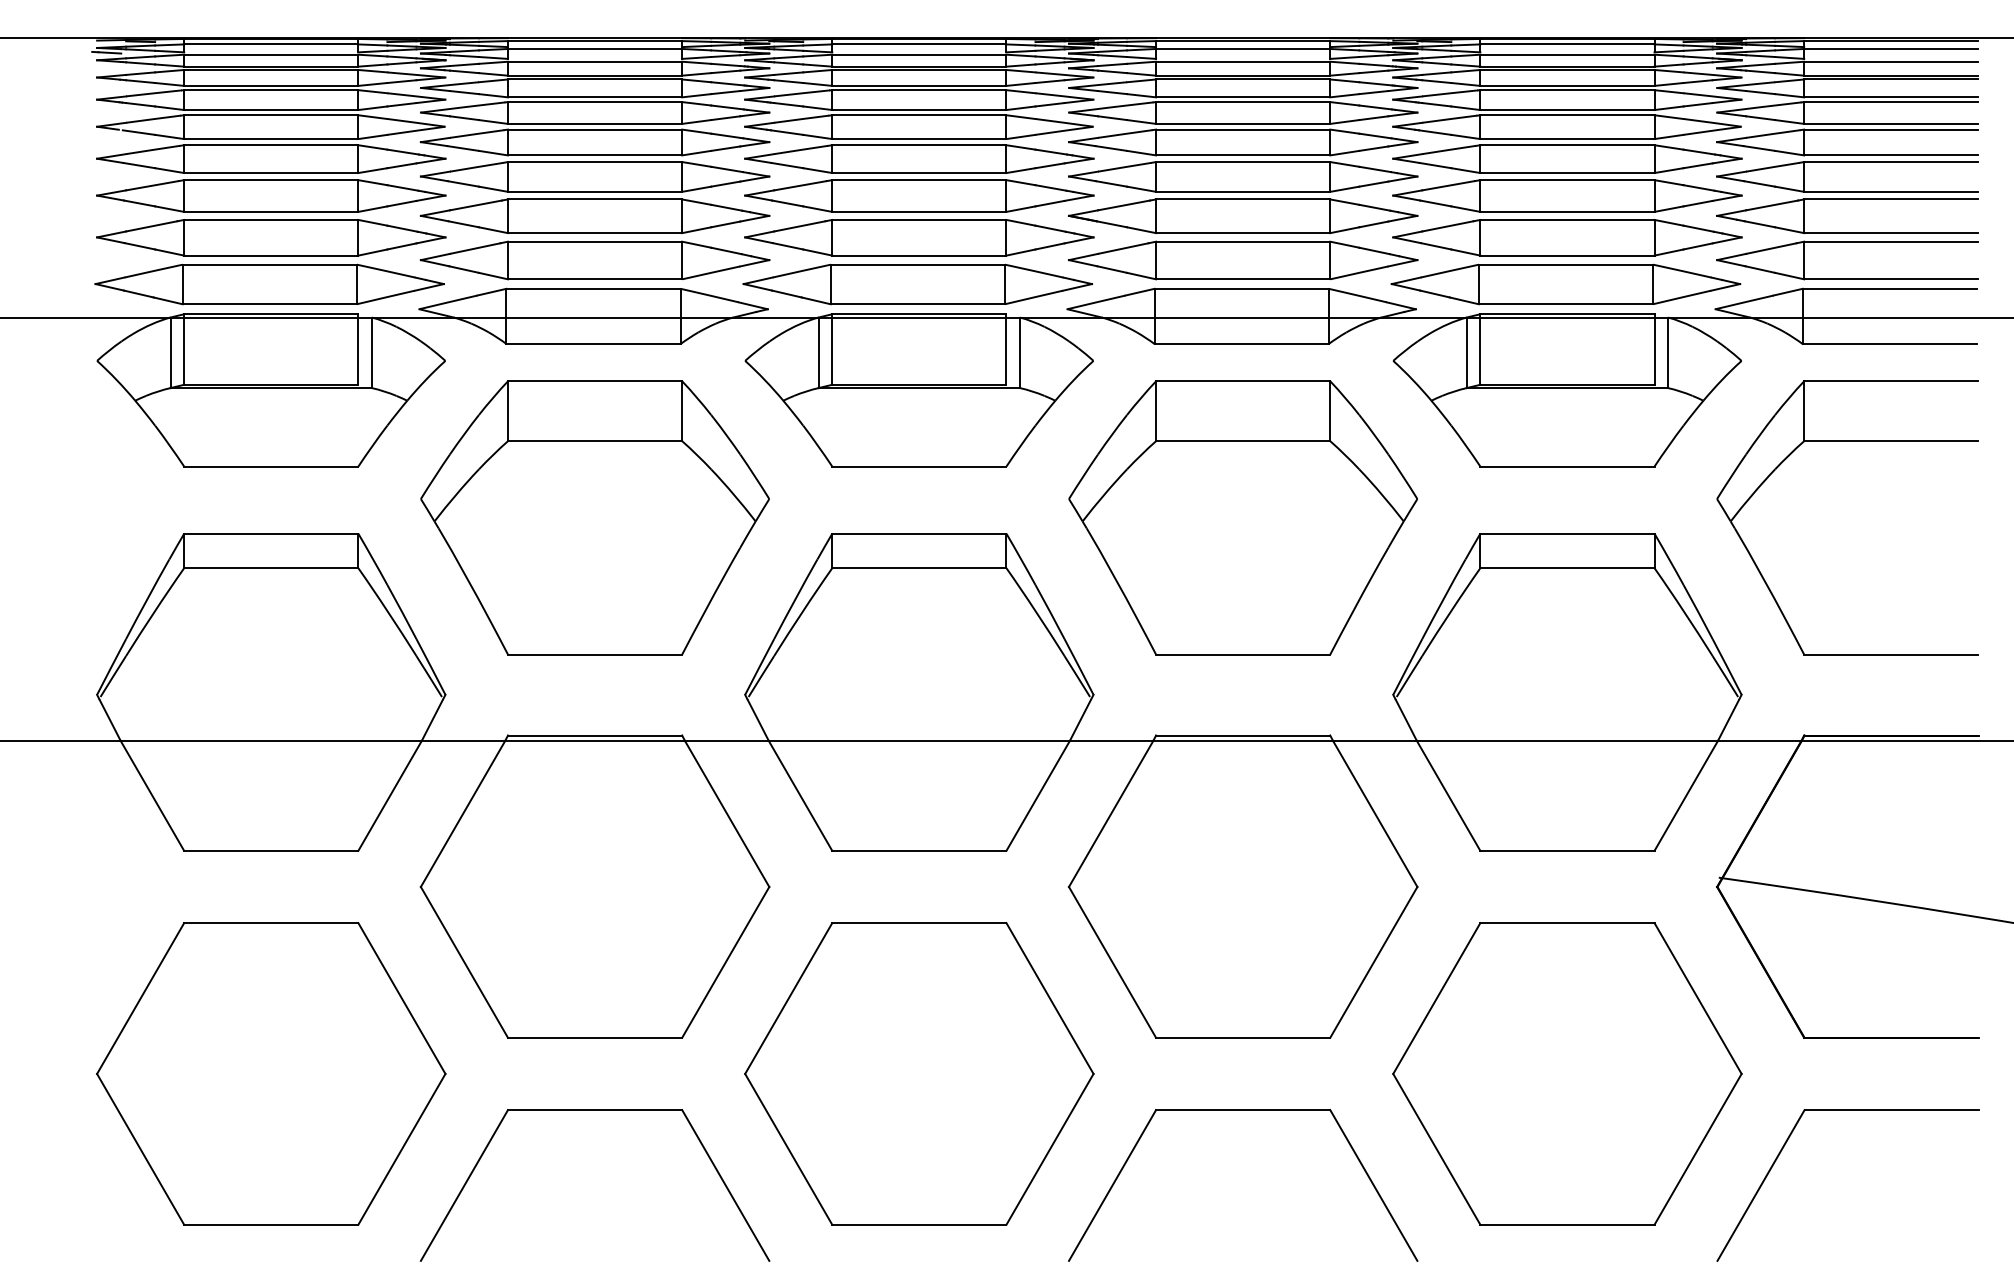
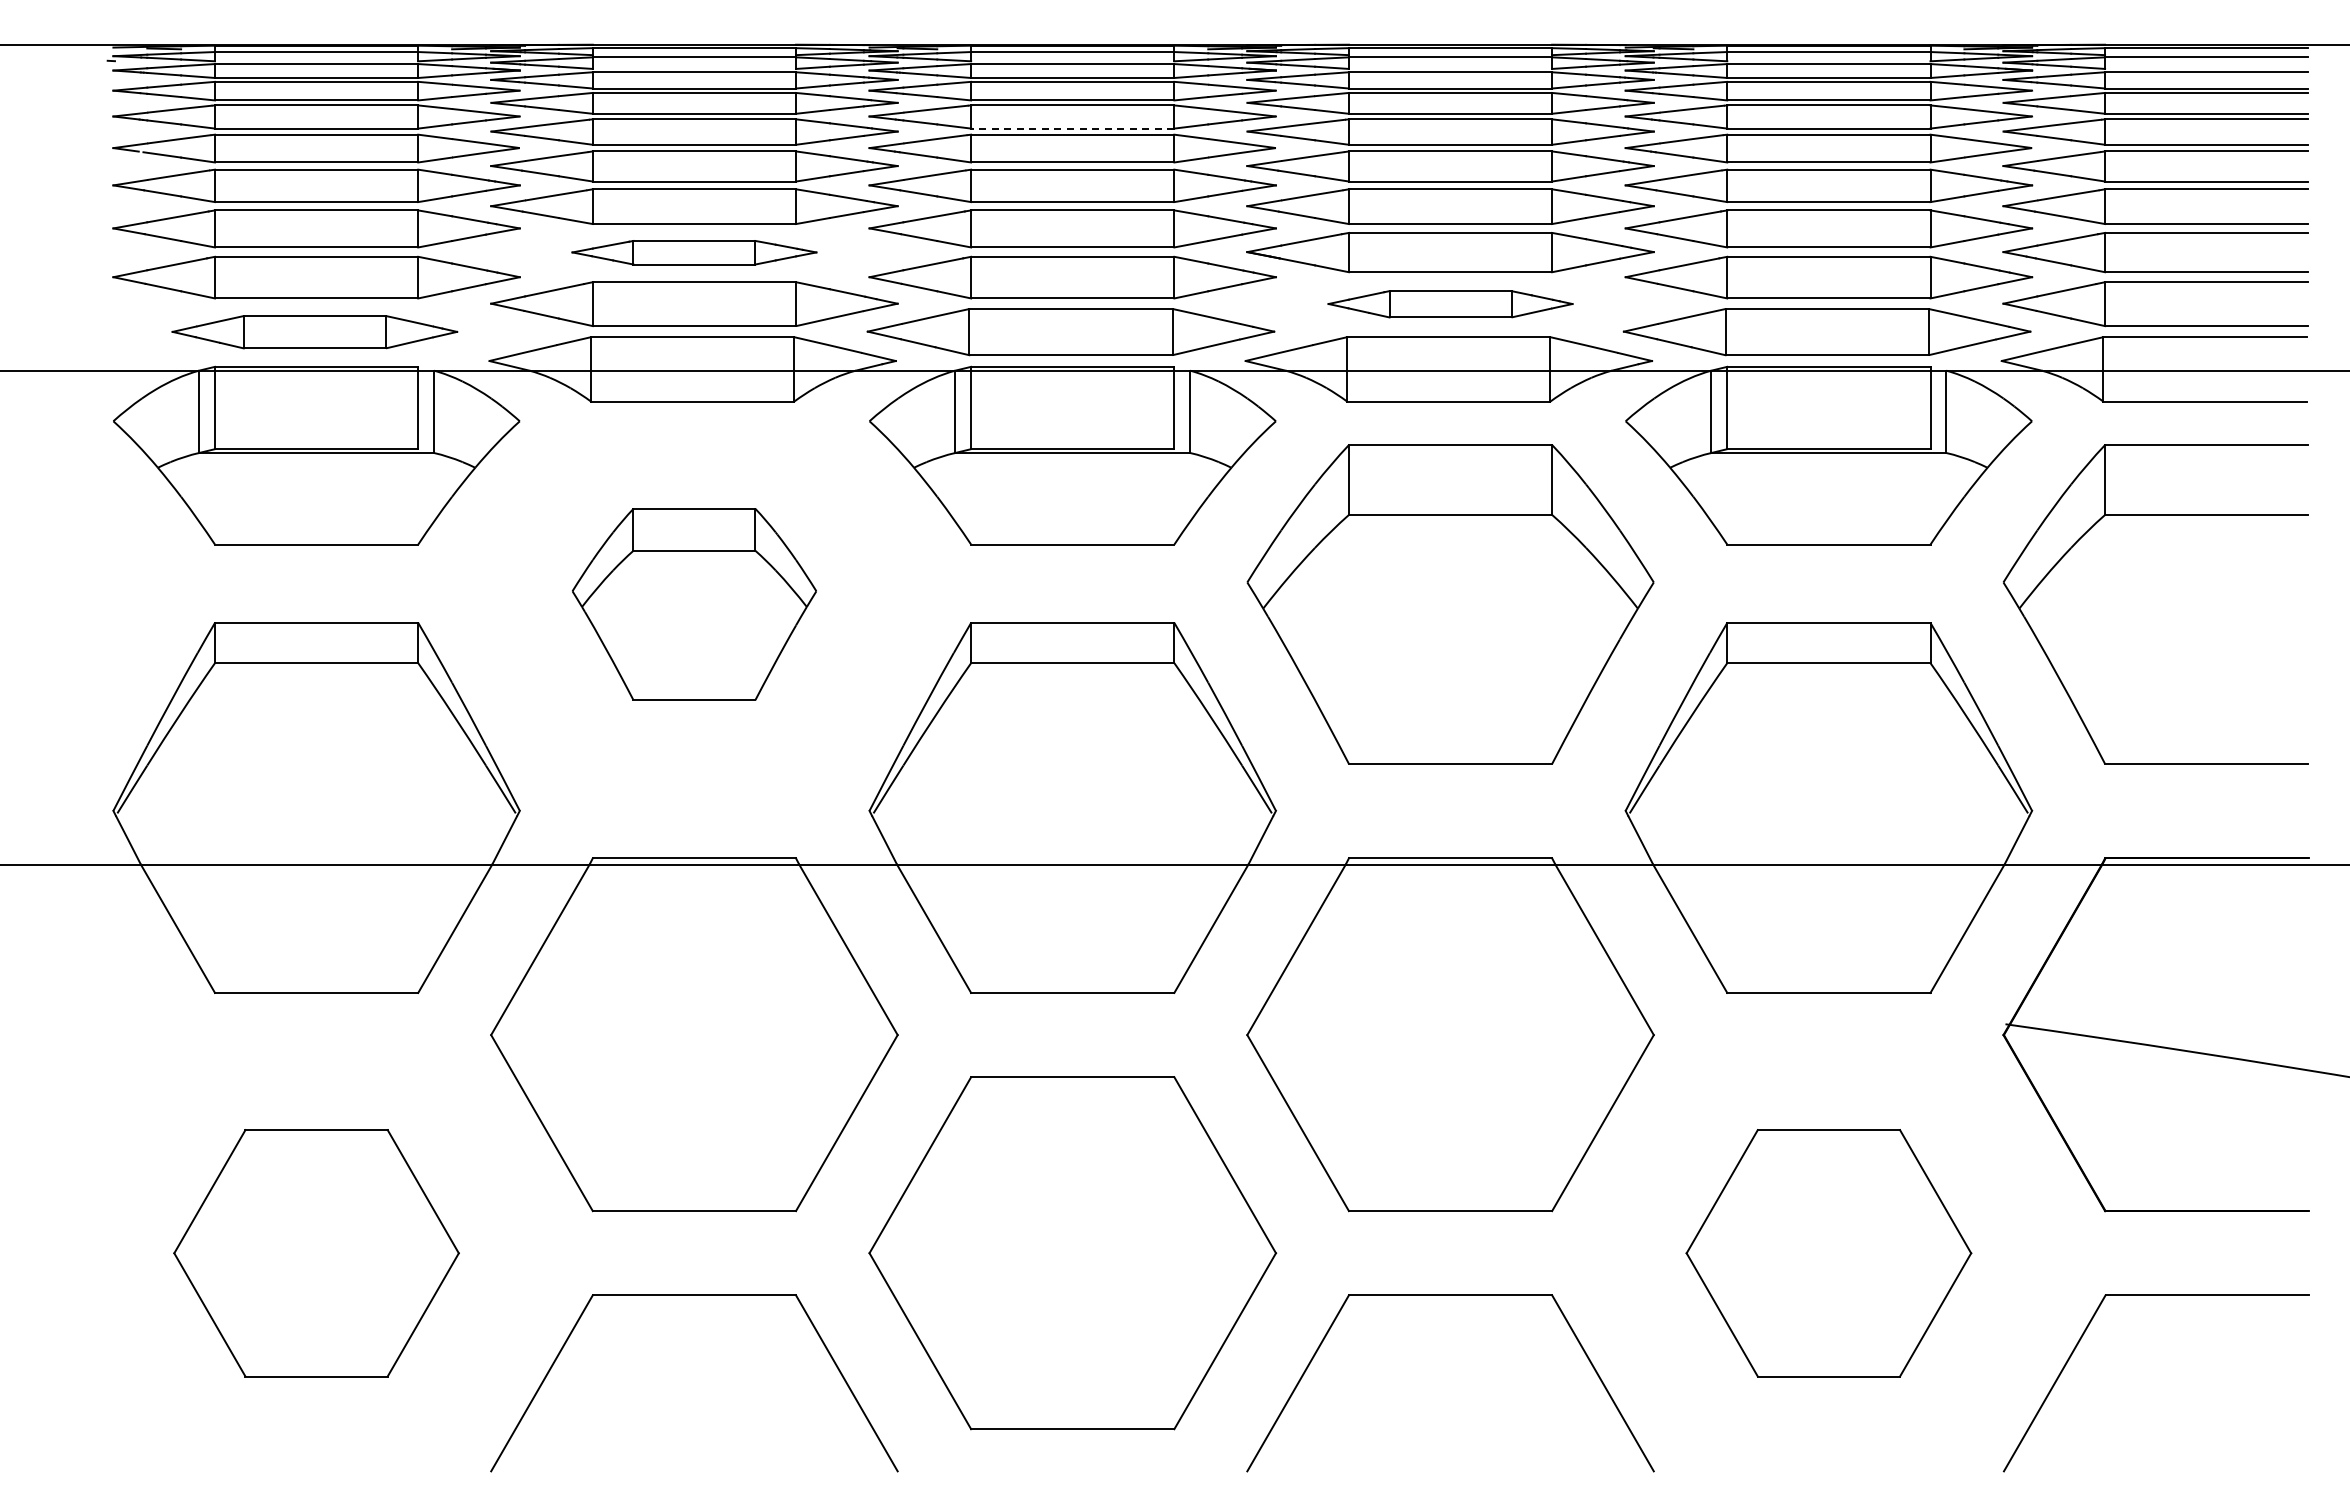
line: (110, 52) -> (128, 61), removed
line: (919, 109) -> (1072, 128), solid -> dashed
part: (595, 216) -> (694, 252), size x0.6
part: (1243, 260) -> (1450, 304), size x0.6
part: (269, 284) -> (314, 332), size x0.7
part: (595, 517) -> (694, 604), size x0.6
part: (271, 1074) -> (316, 1253), size x0.7
part: (1567, 1074) -> (1828, 1253), size x0.7

